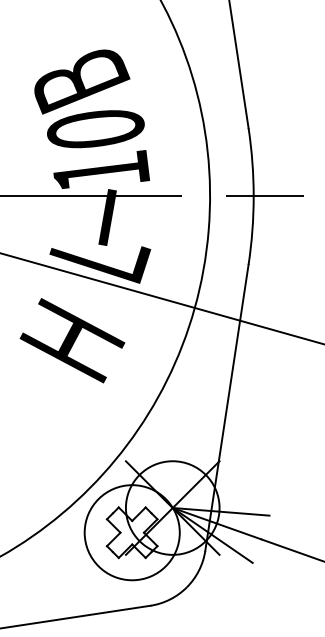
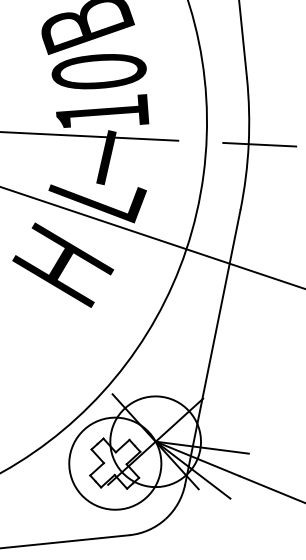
text: (72, 340) -> (63, 265), moved

